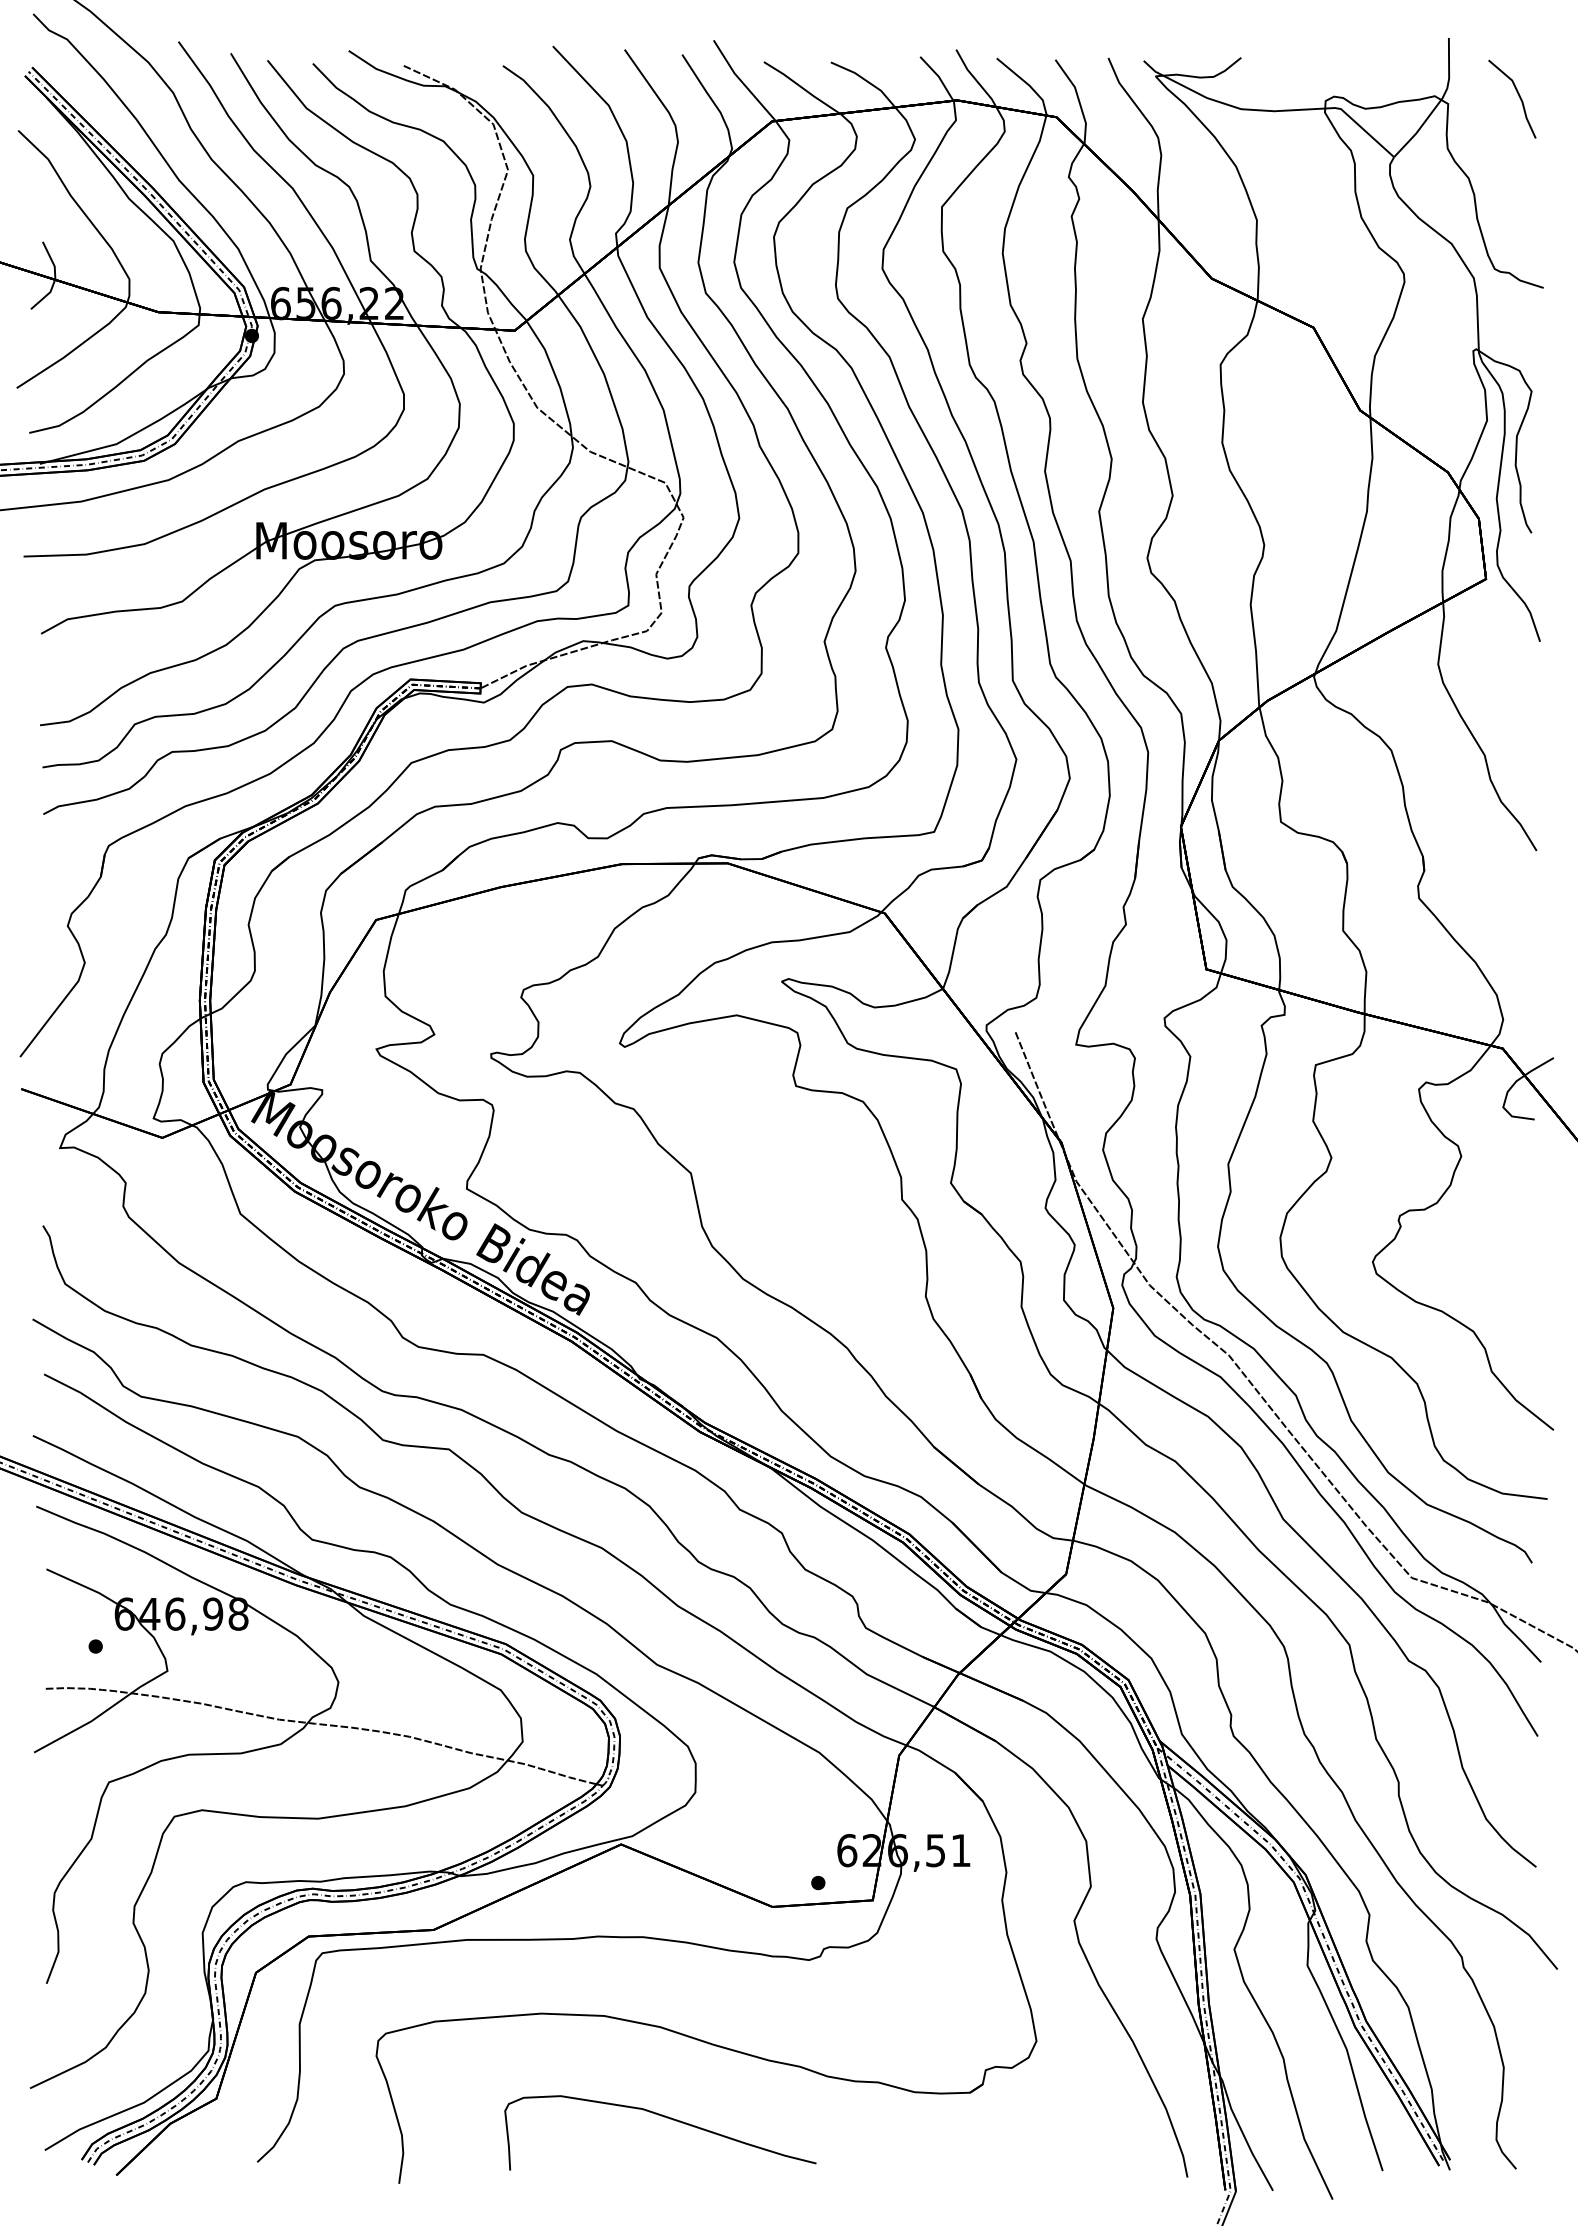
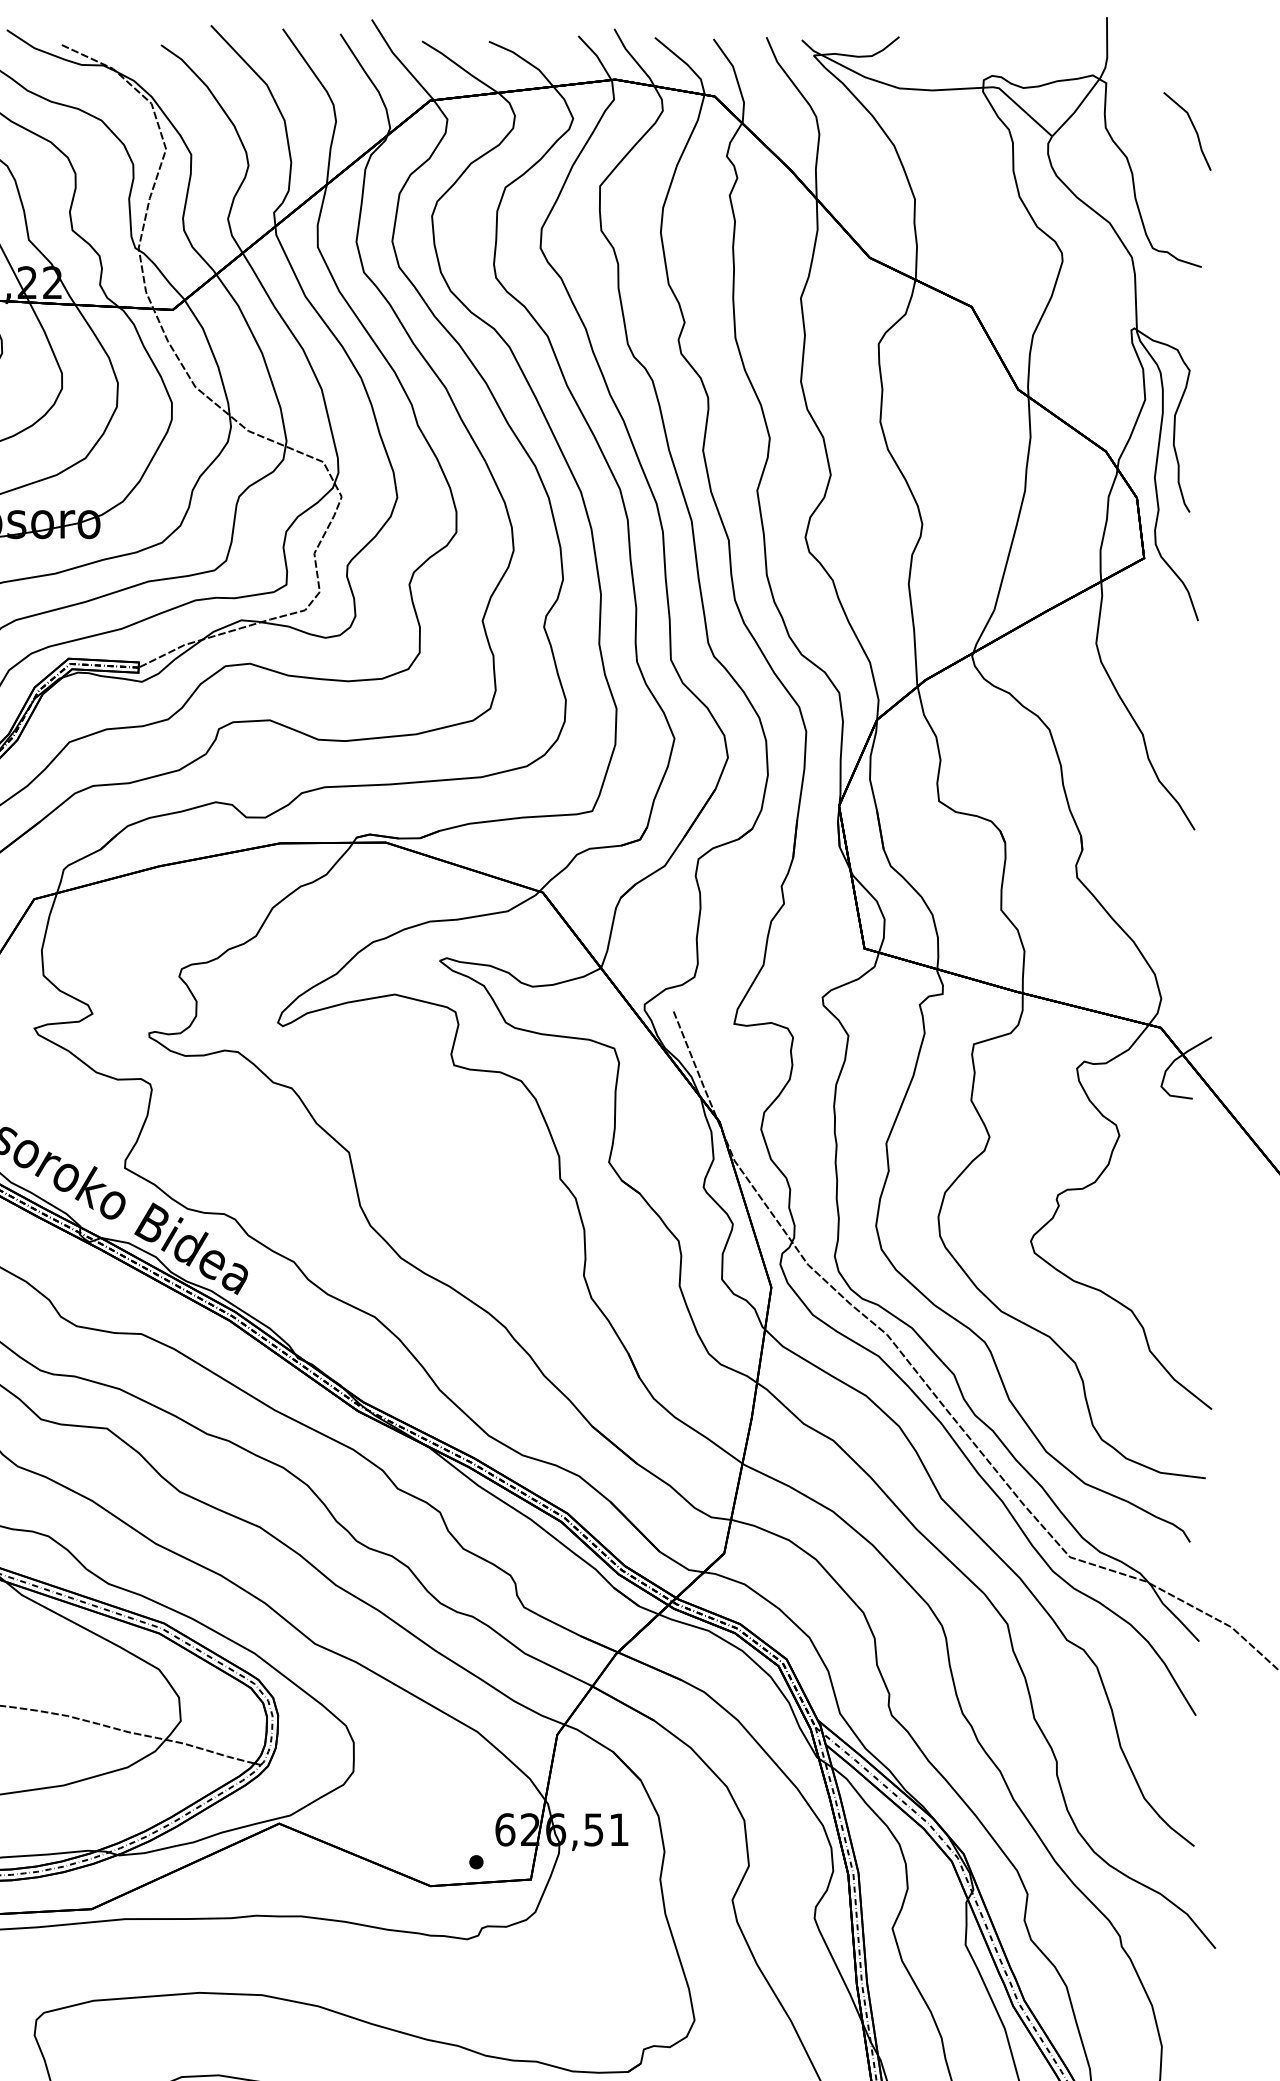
line: (1518, 96) -> (1193, 128), moved

